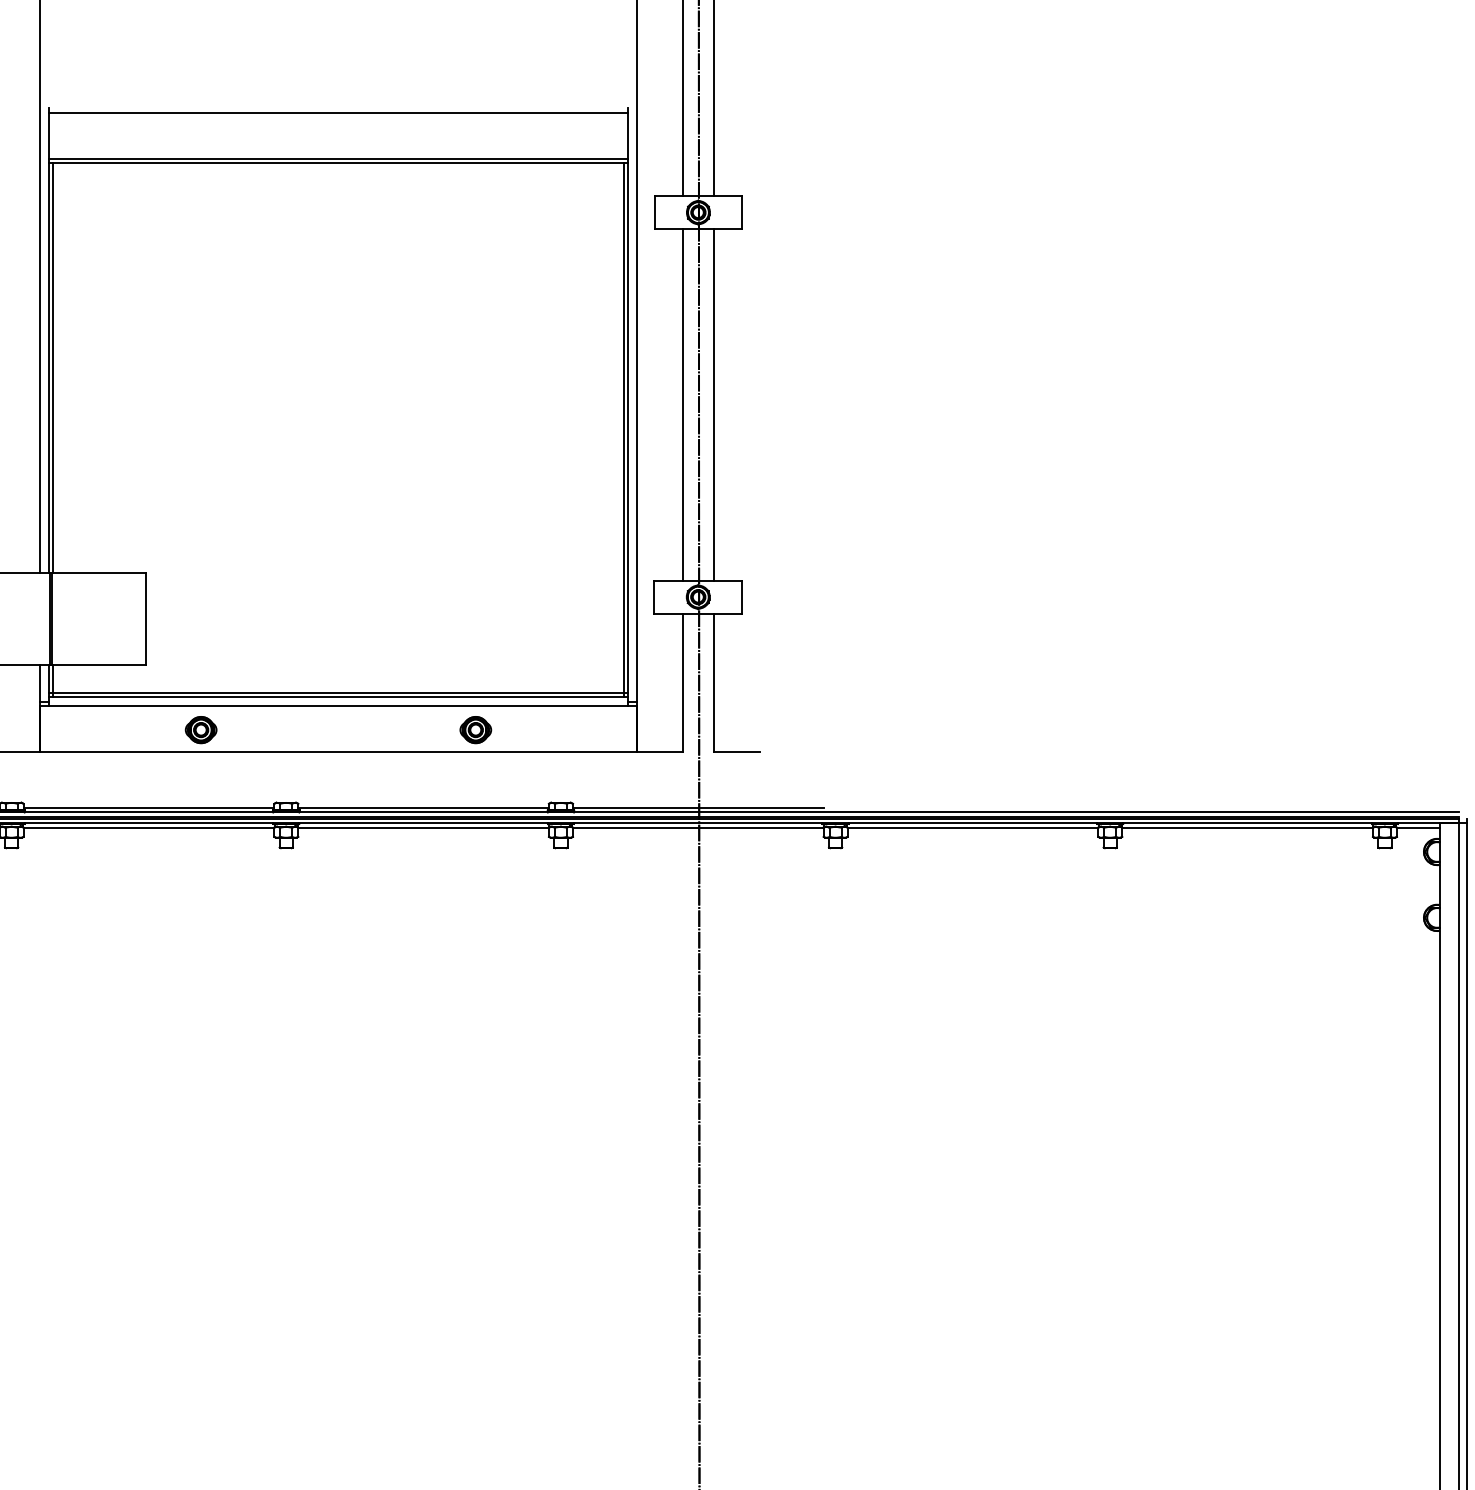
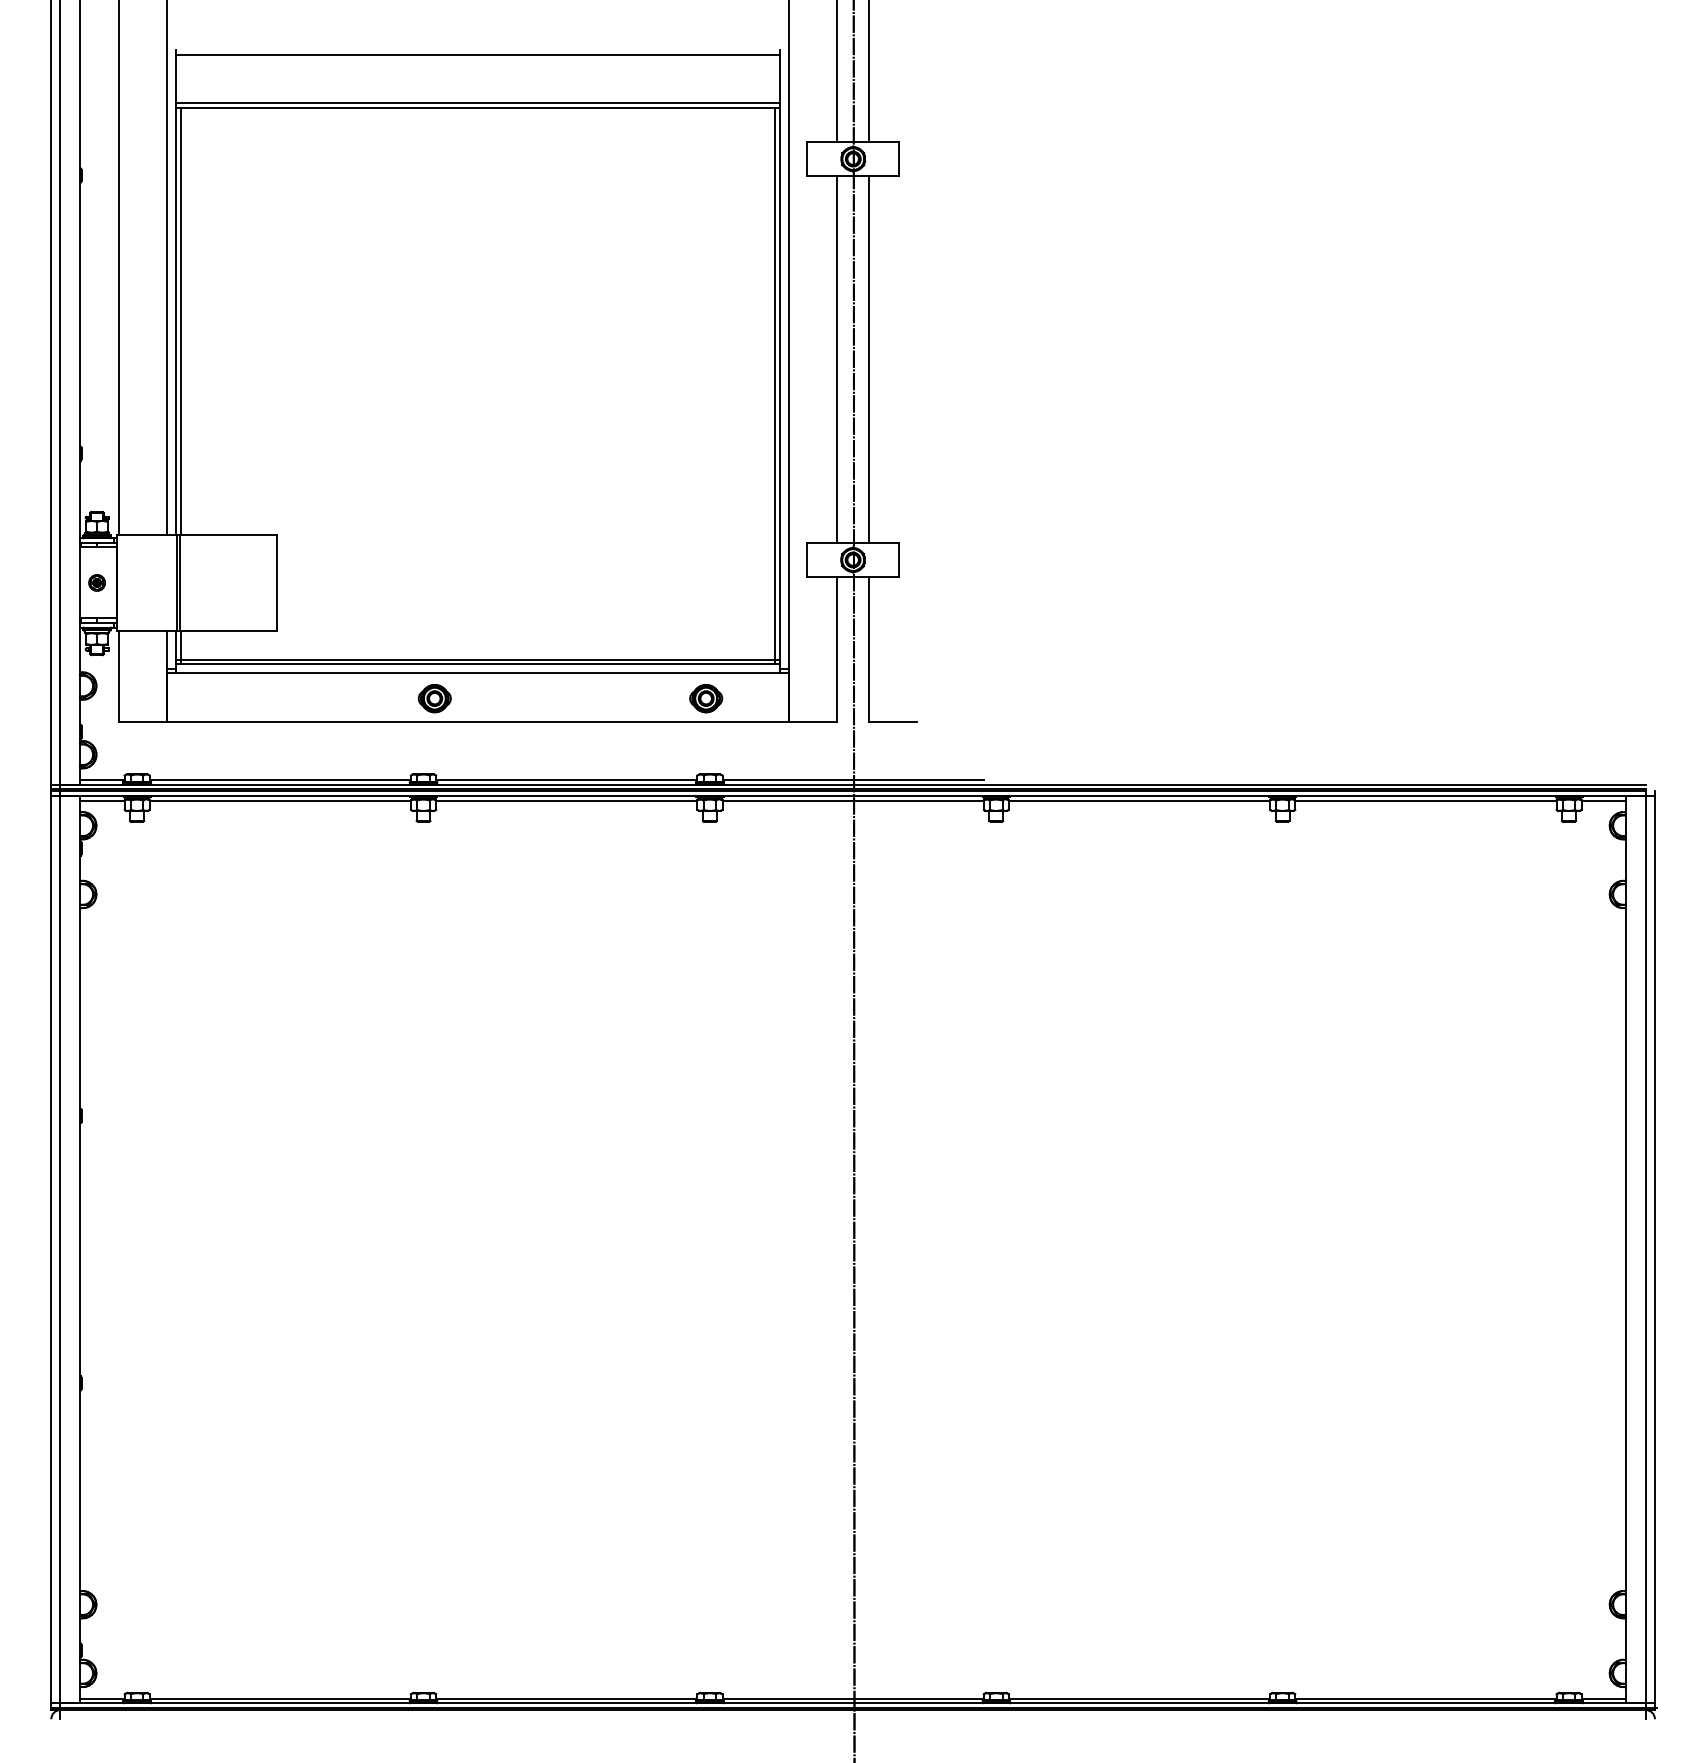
part: (200, 729) -> (434, 698), moved
part: (476, 729) -> (706, 698), moved

